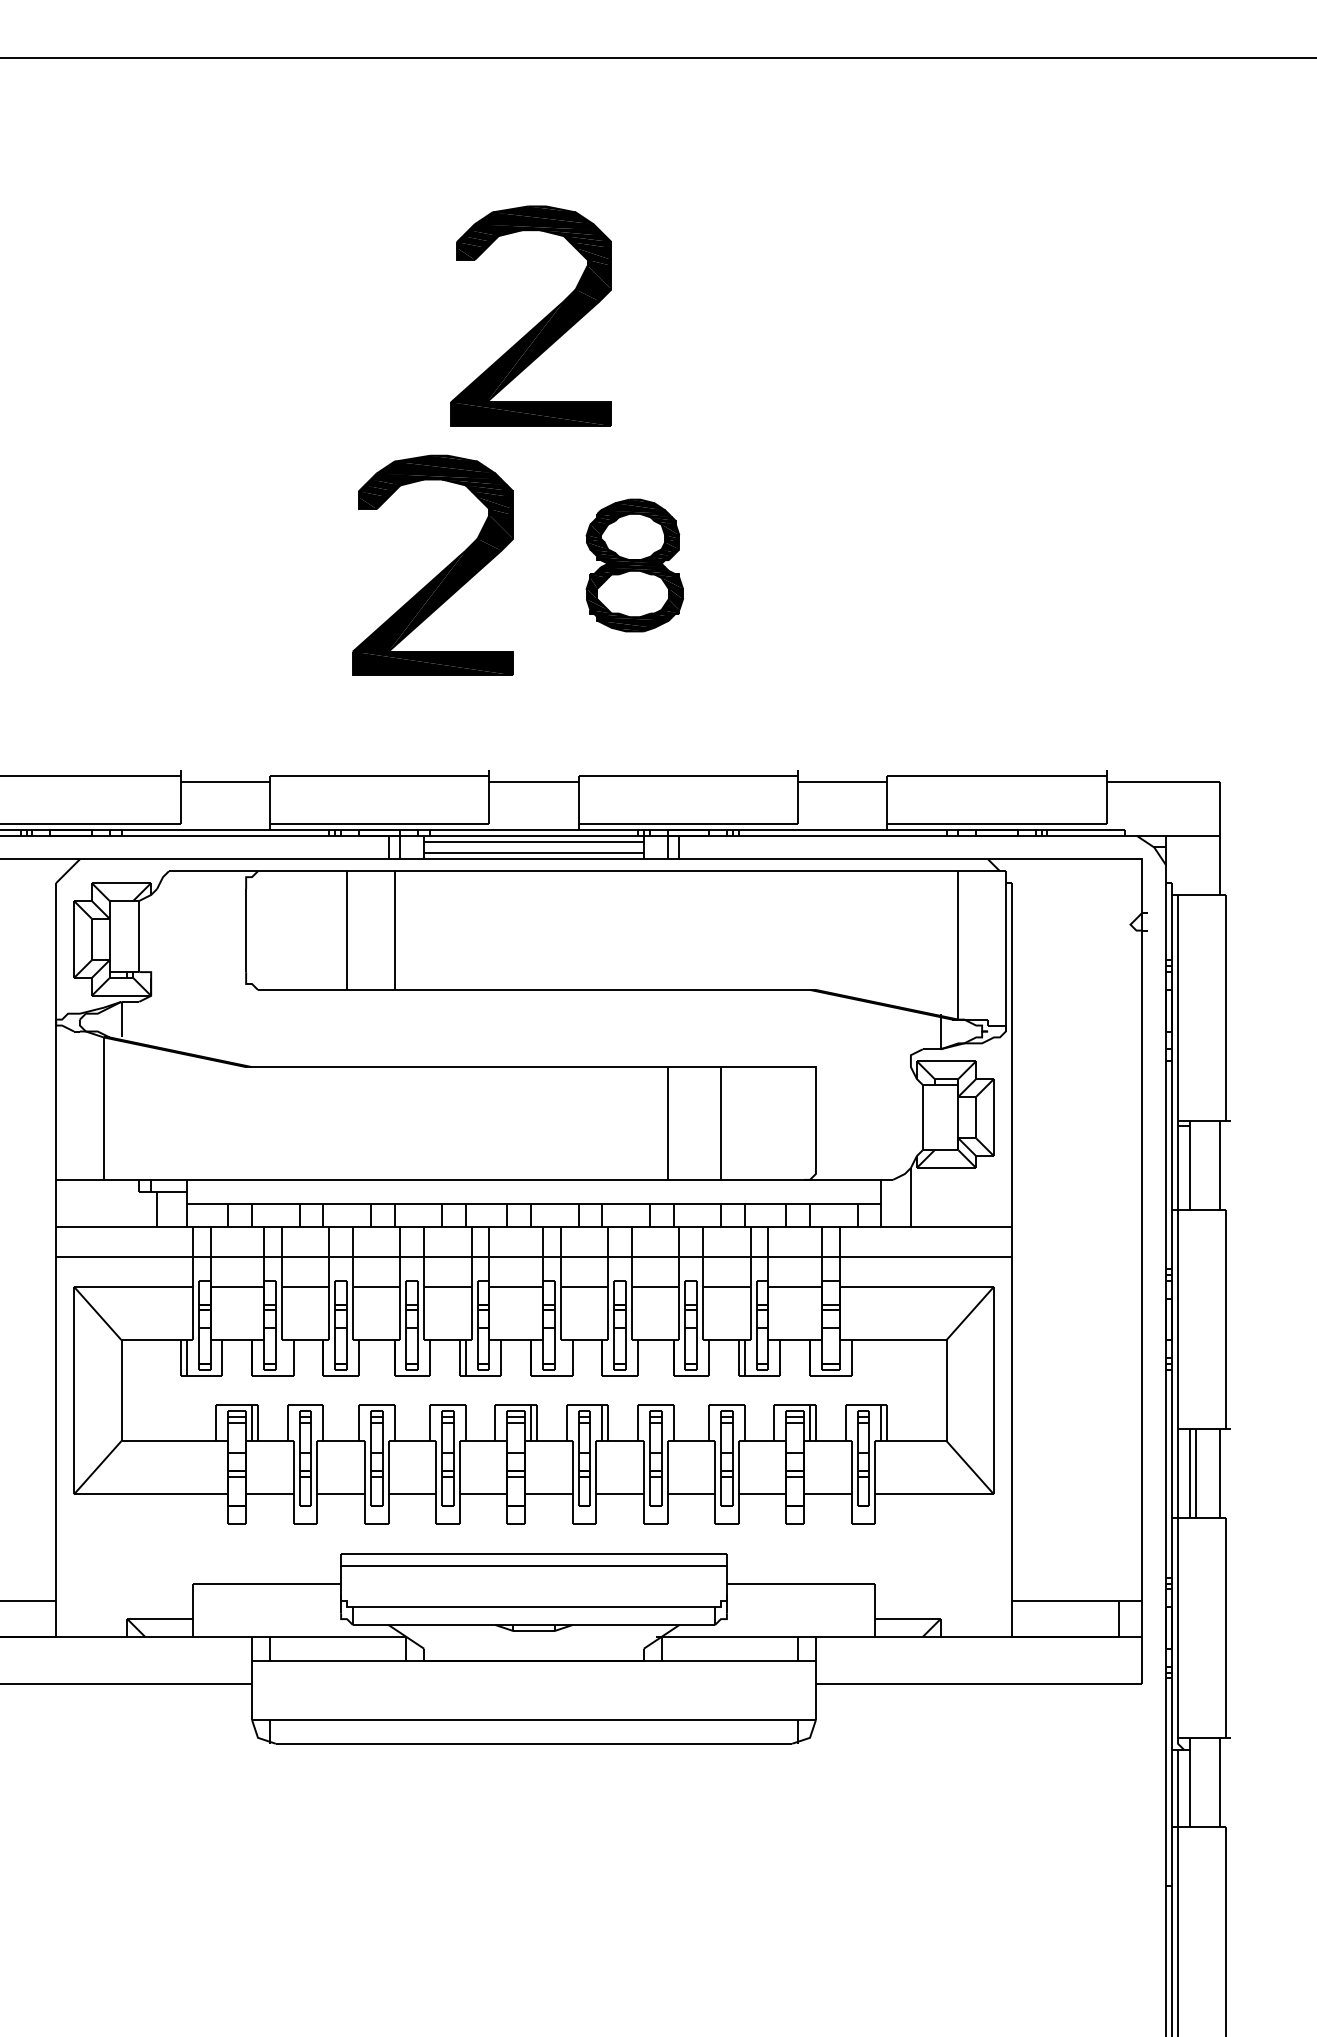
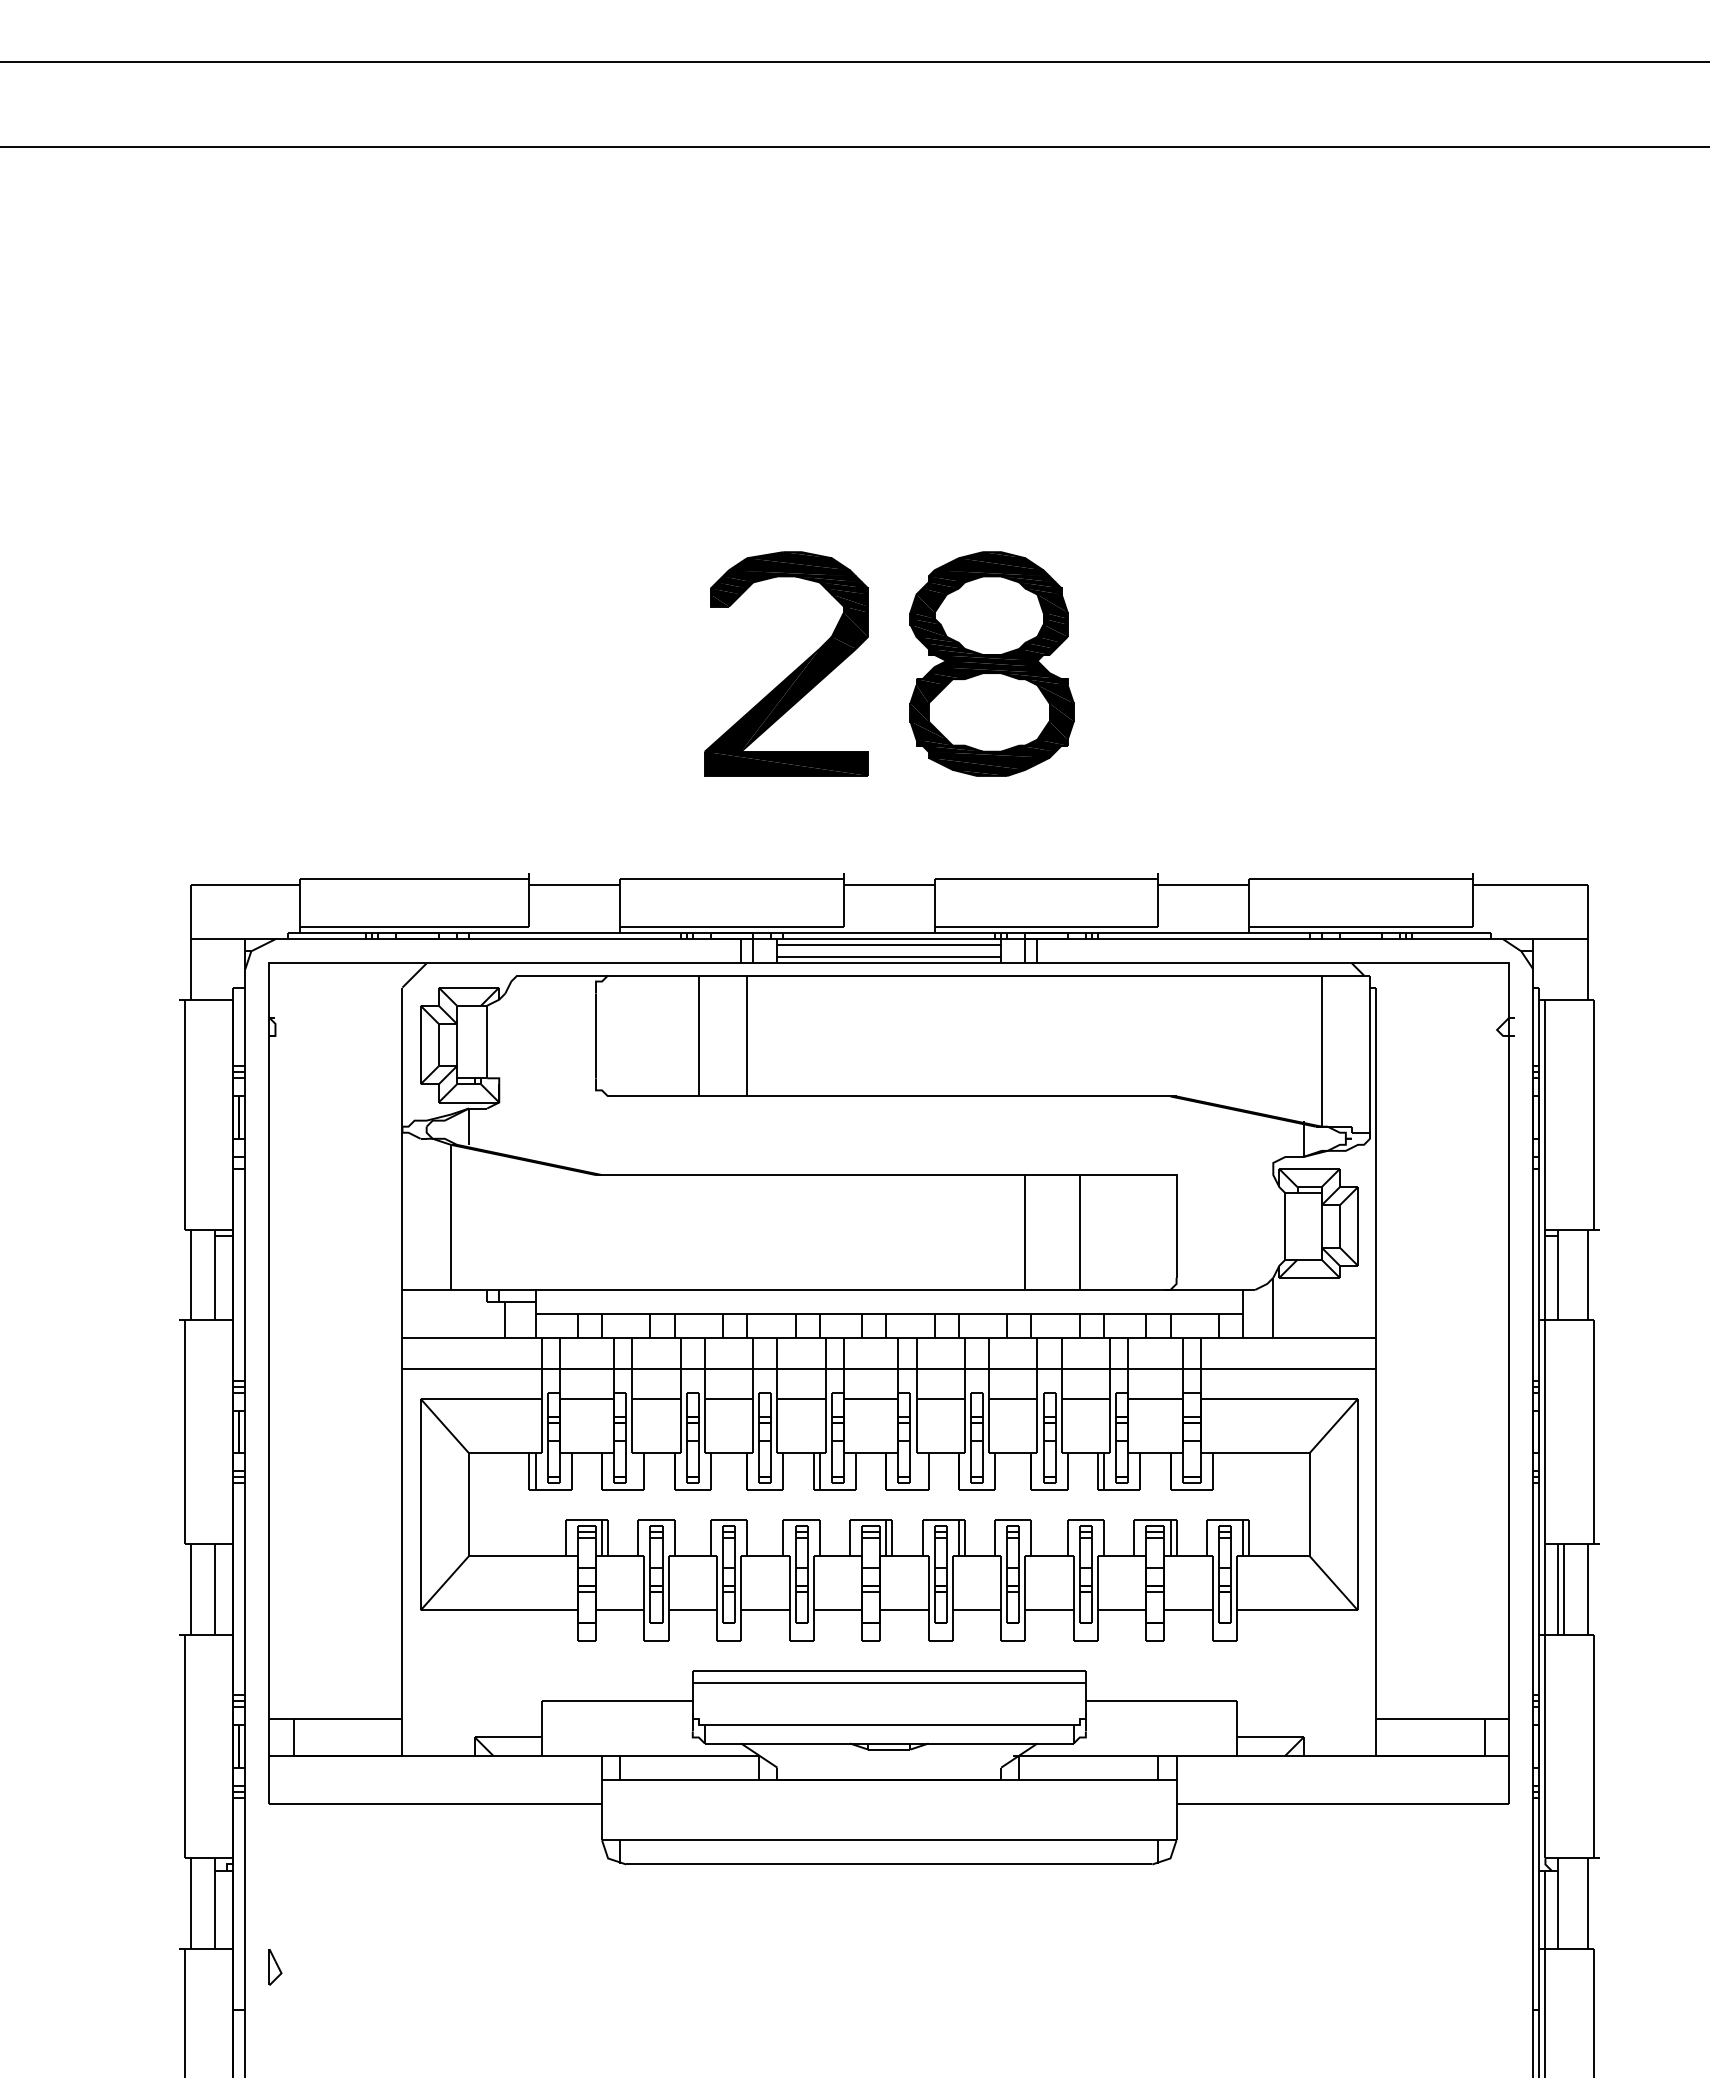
part: (536, 324) -> (891, 418), removed
part: (634, 565) -> (991, 663), size x1.67

